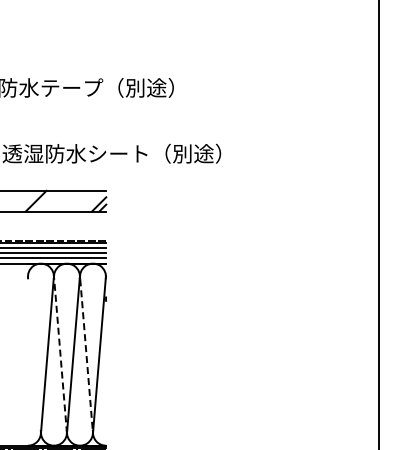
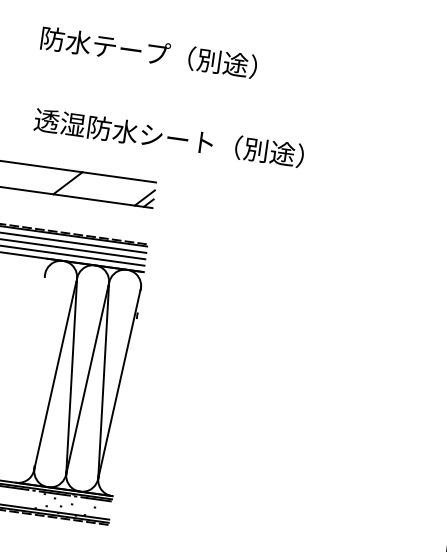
line: (60, 355) -> (71, 377), dashed -> solid
line: (86, 356) -> (103, 382), dashed -> solid

